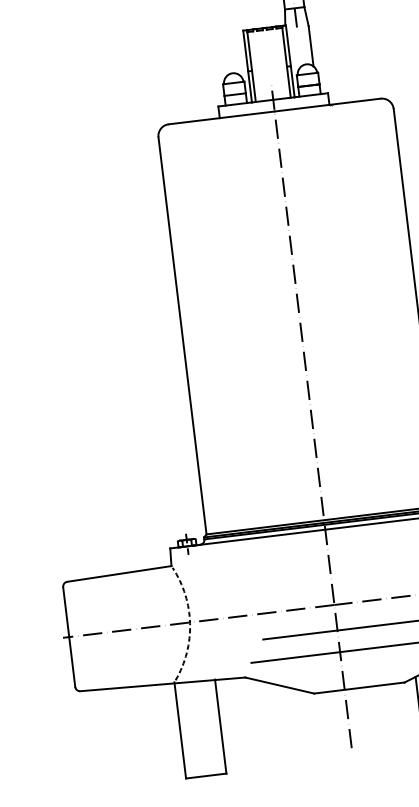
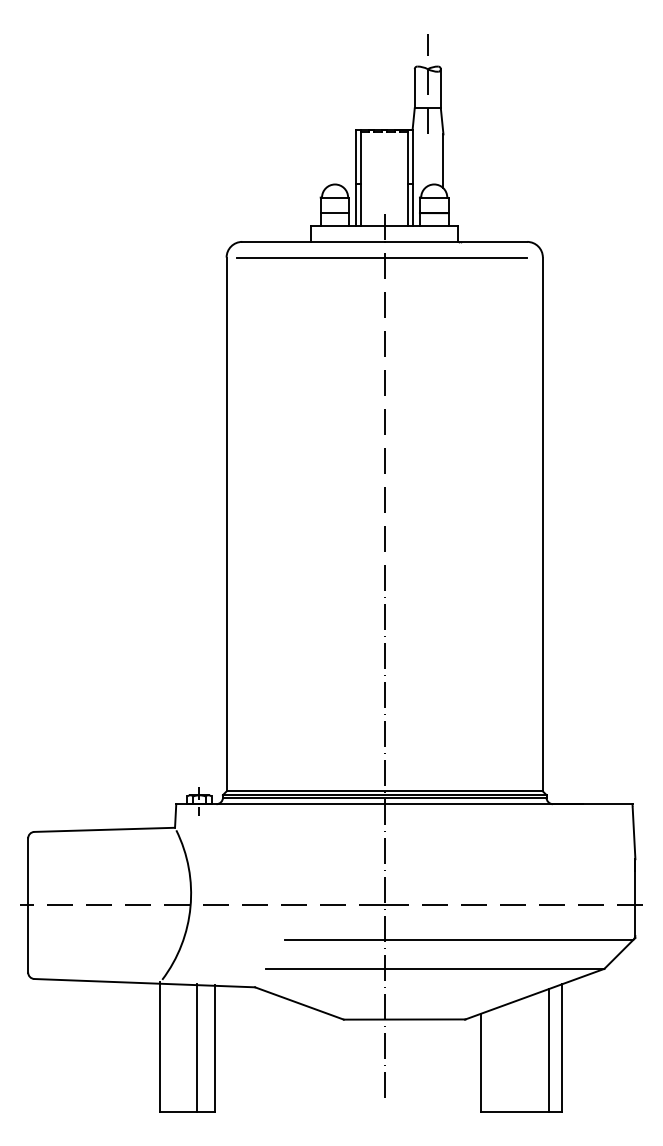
line: (273, 123) -> (381, 257), added
arc: (190, 623) -> (190, 907), dashed -> solid
line: (207, 727) -> (196, 1047), added

